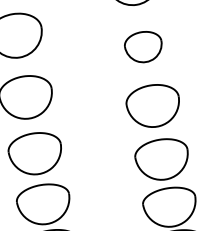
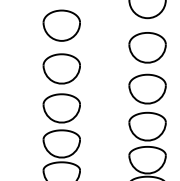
part: (143, 46) -> (147, 47), size x1.43

